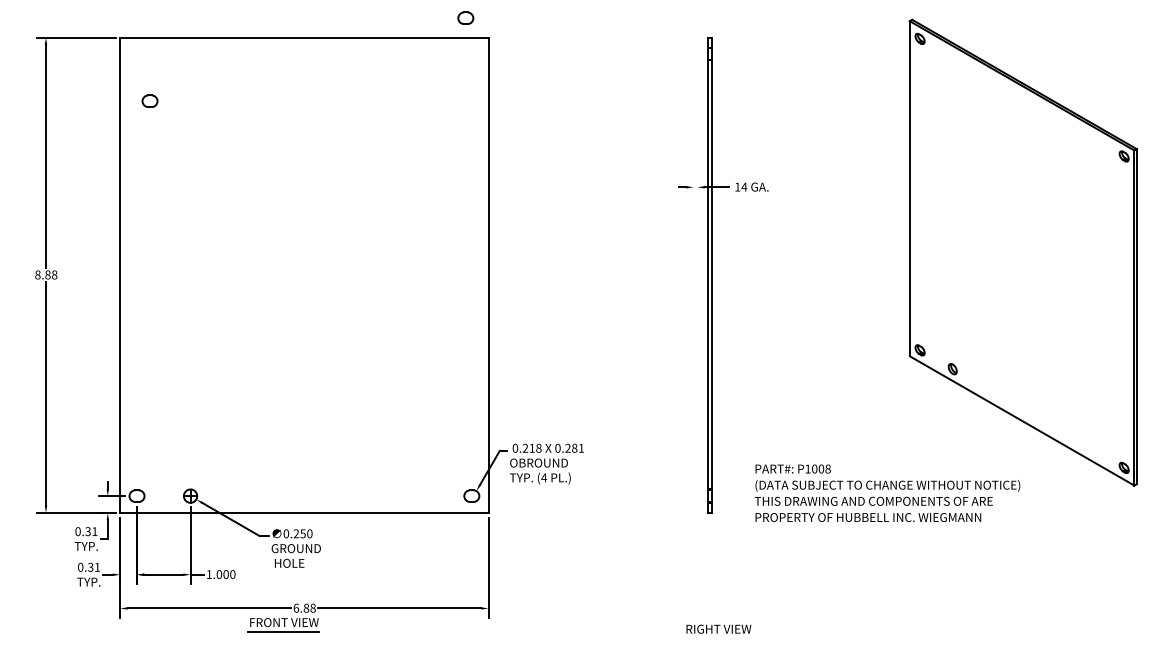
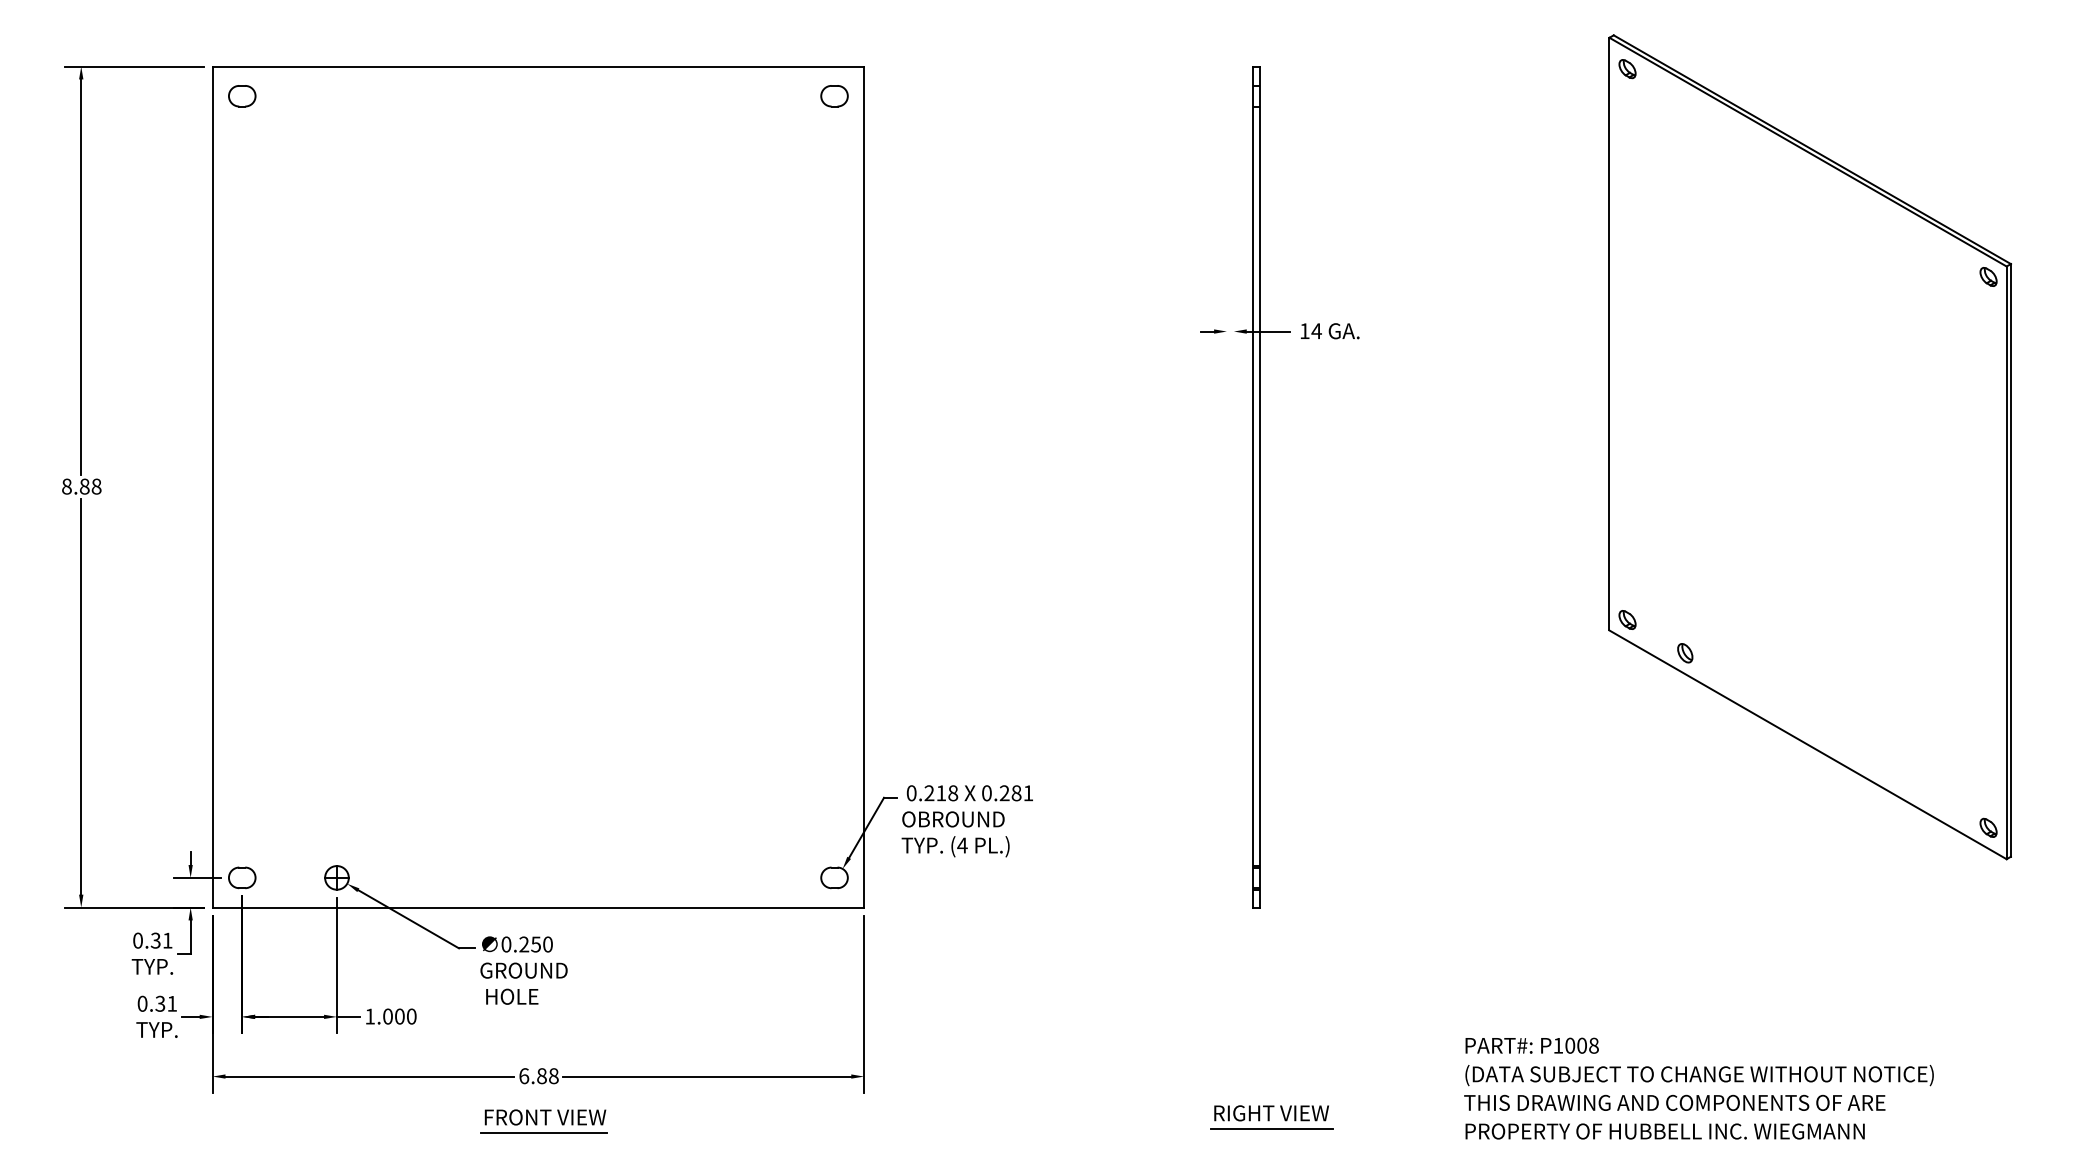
part: (465, 17) -> (833, 94), moved
part: (149, 100) -> (241, 94), moved
text: (887, 492) -> (1698, 1087), moved
part: (283, 625) -> (543, 1122), moved
line: (718, 638) -> (1270, 1129), added

